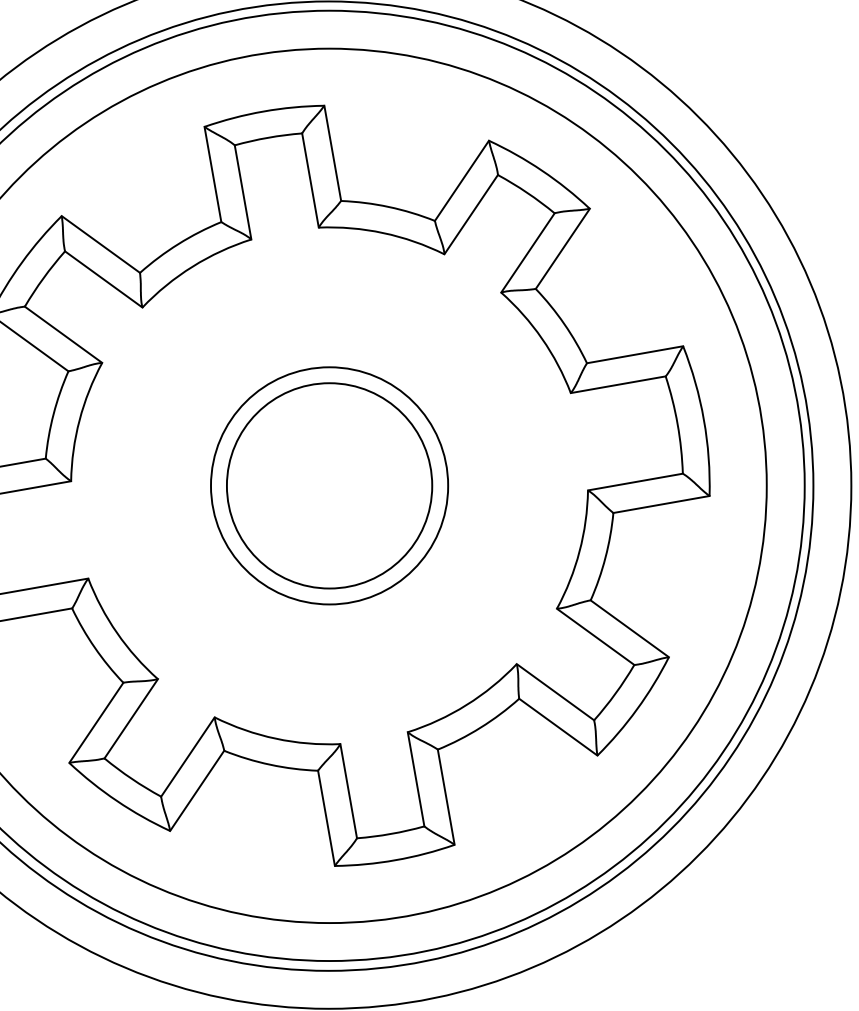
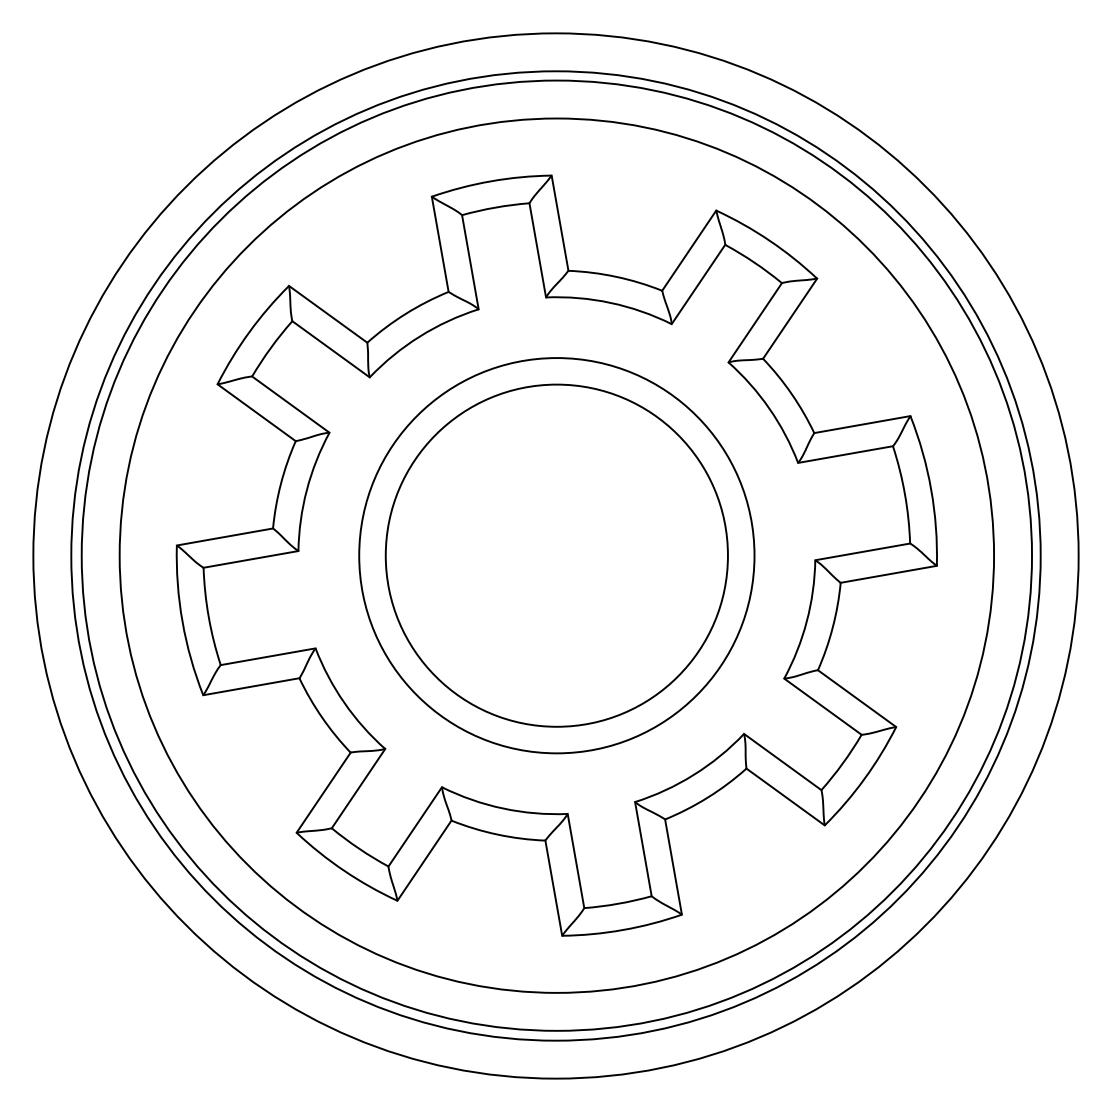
circle: (329, 485) -> (556, 555), size x1.67
circle: (329, 485) -> (556, 555), size x1.67

